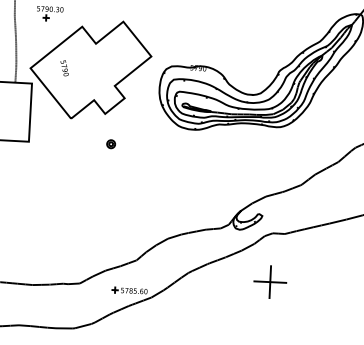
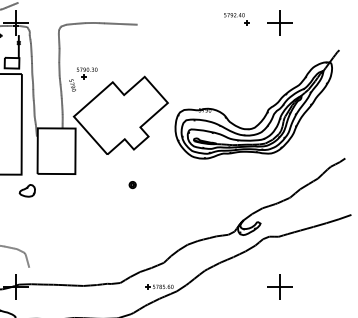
text: (64, 68) -> (72, 85), moved
part: (110, 144) -> (132, 185), moved
part: (269, 281) -> (279, 286), moved

